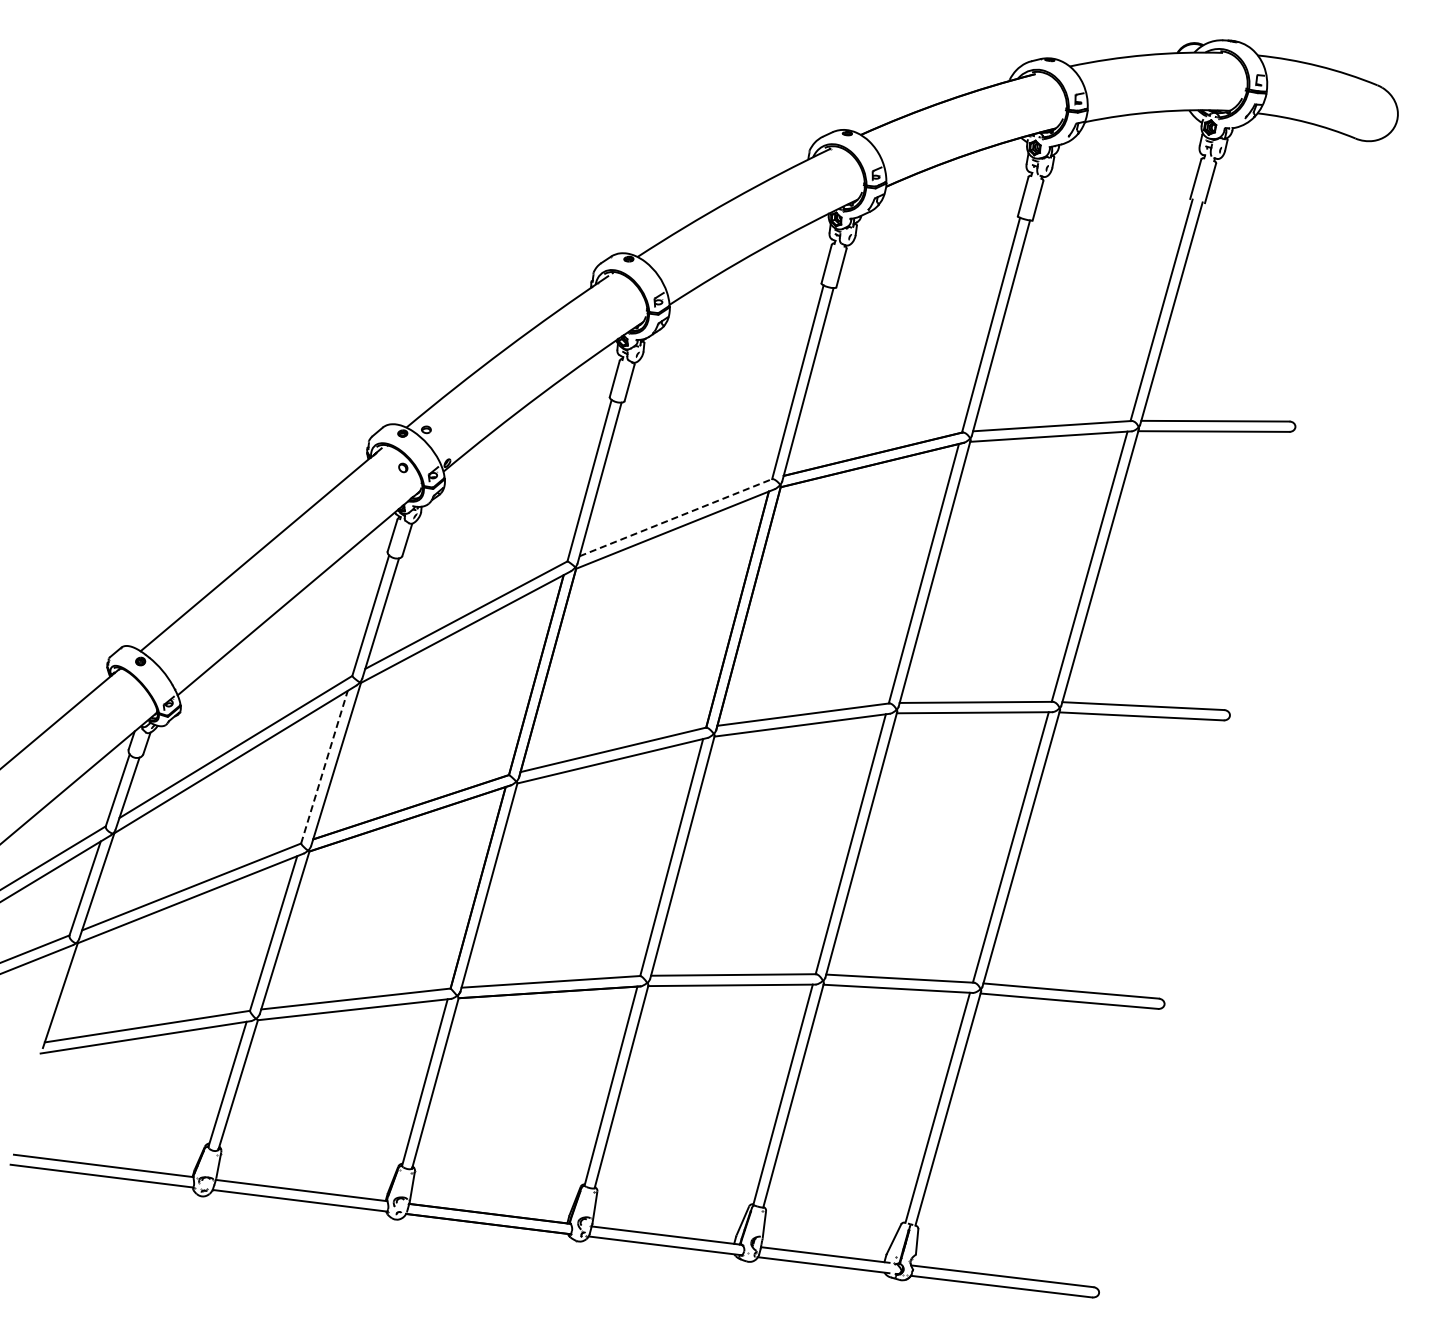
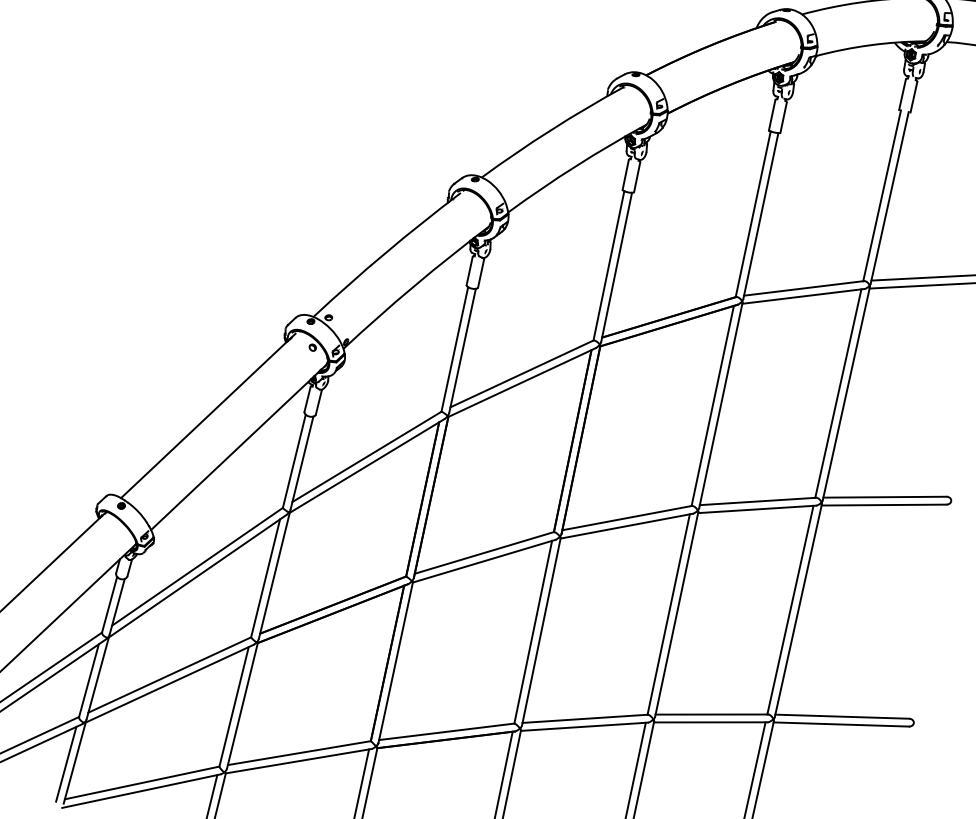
line: (675, 517) -> (521, 373), dashed -> solid
line: (324, 767) -> (265, 578), dashed -> solid
line: (49, 996) -> (66, 764), added

